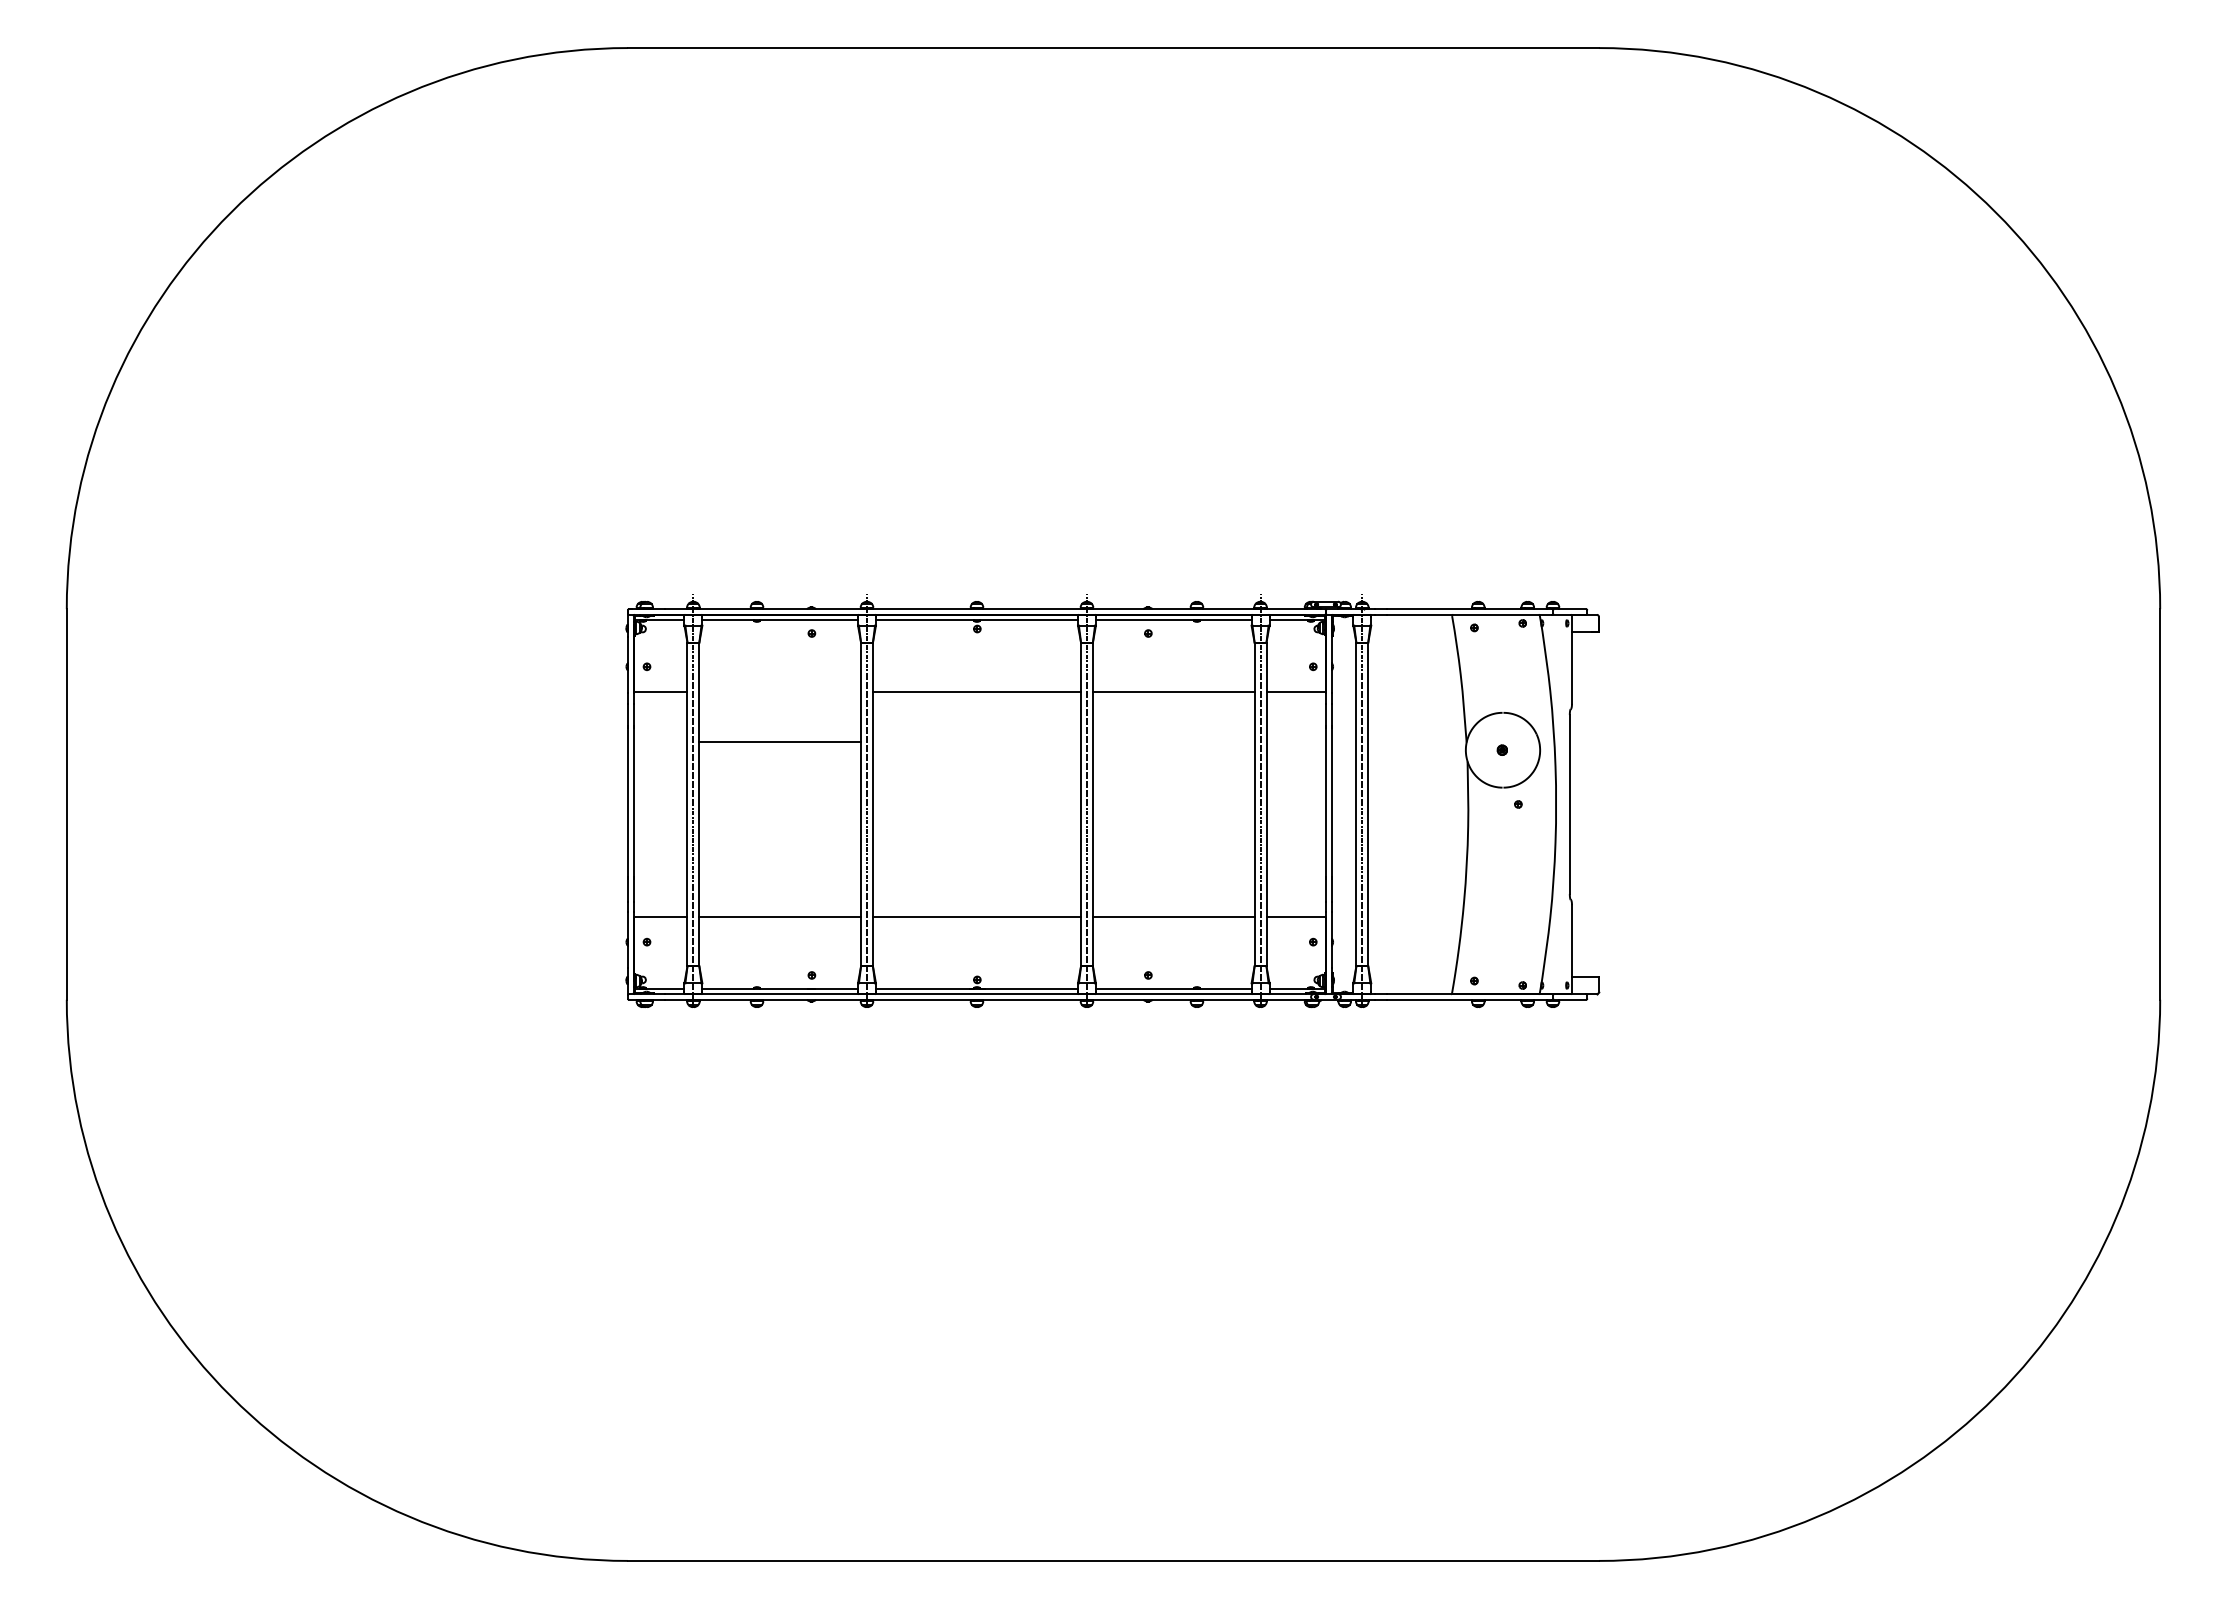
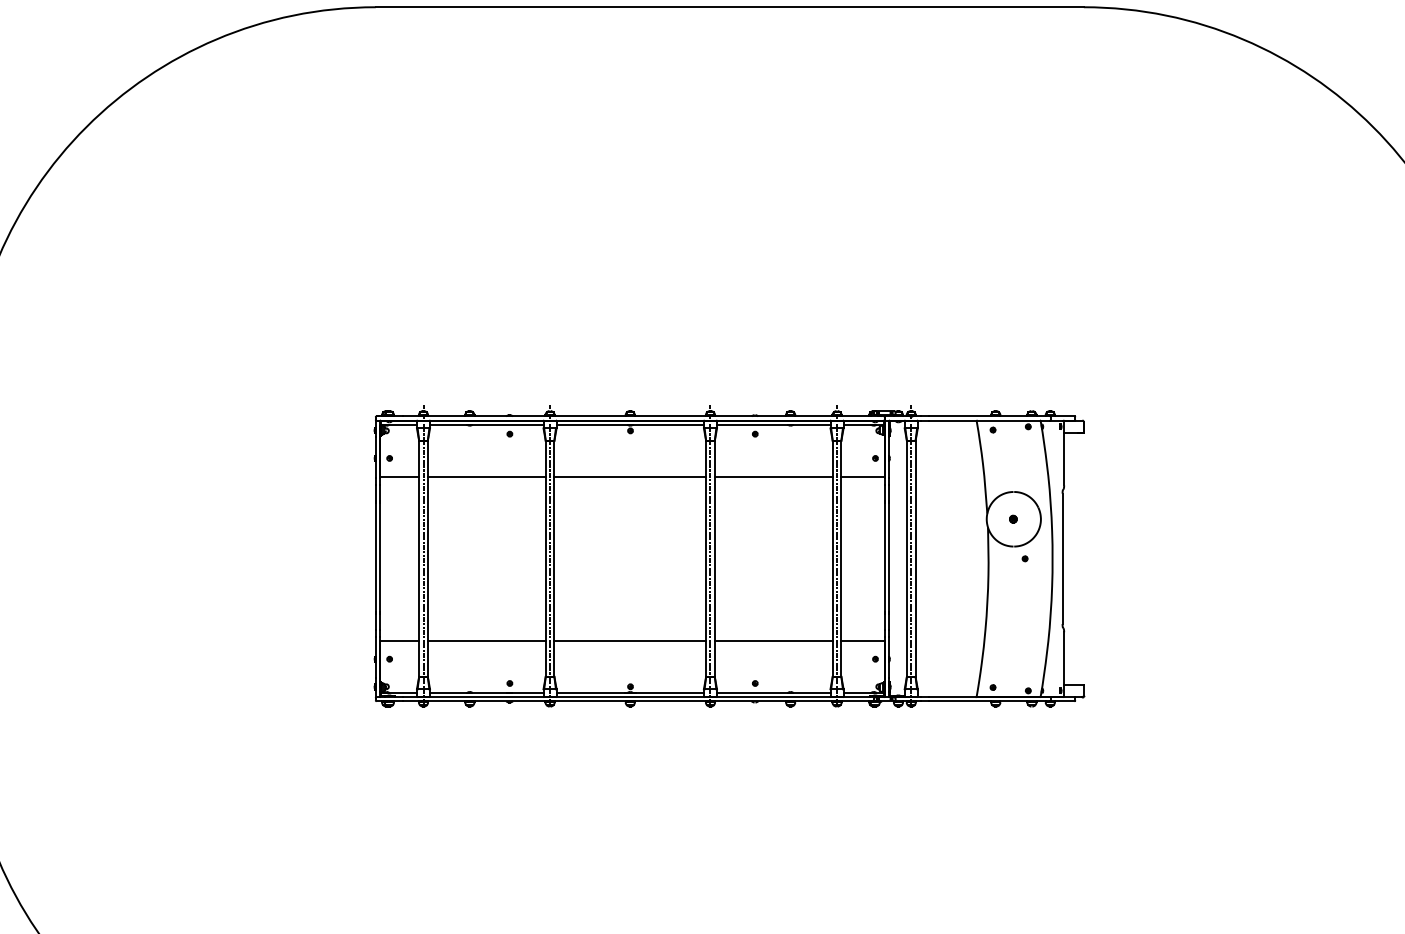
line: (780, 742) -> (486, 477), moved

